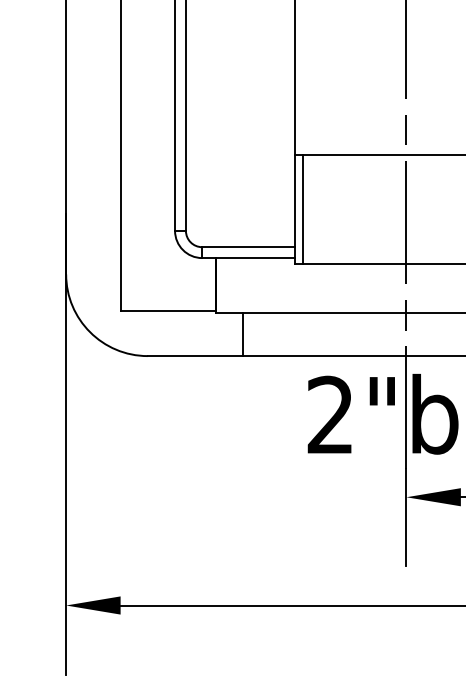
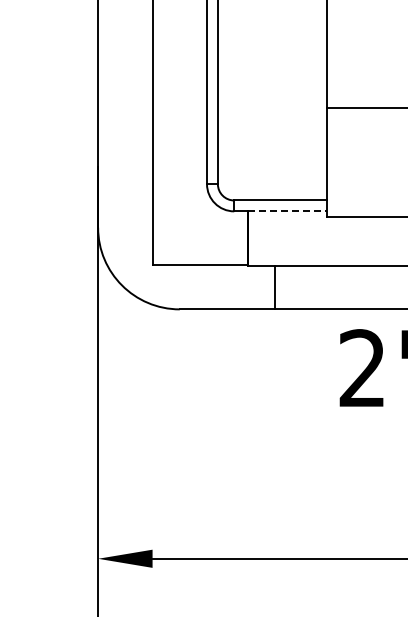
line: (302, 208) -> (334, 161), removed
line: (255, 258) -> (287, 211), solid -> dashed

